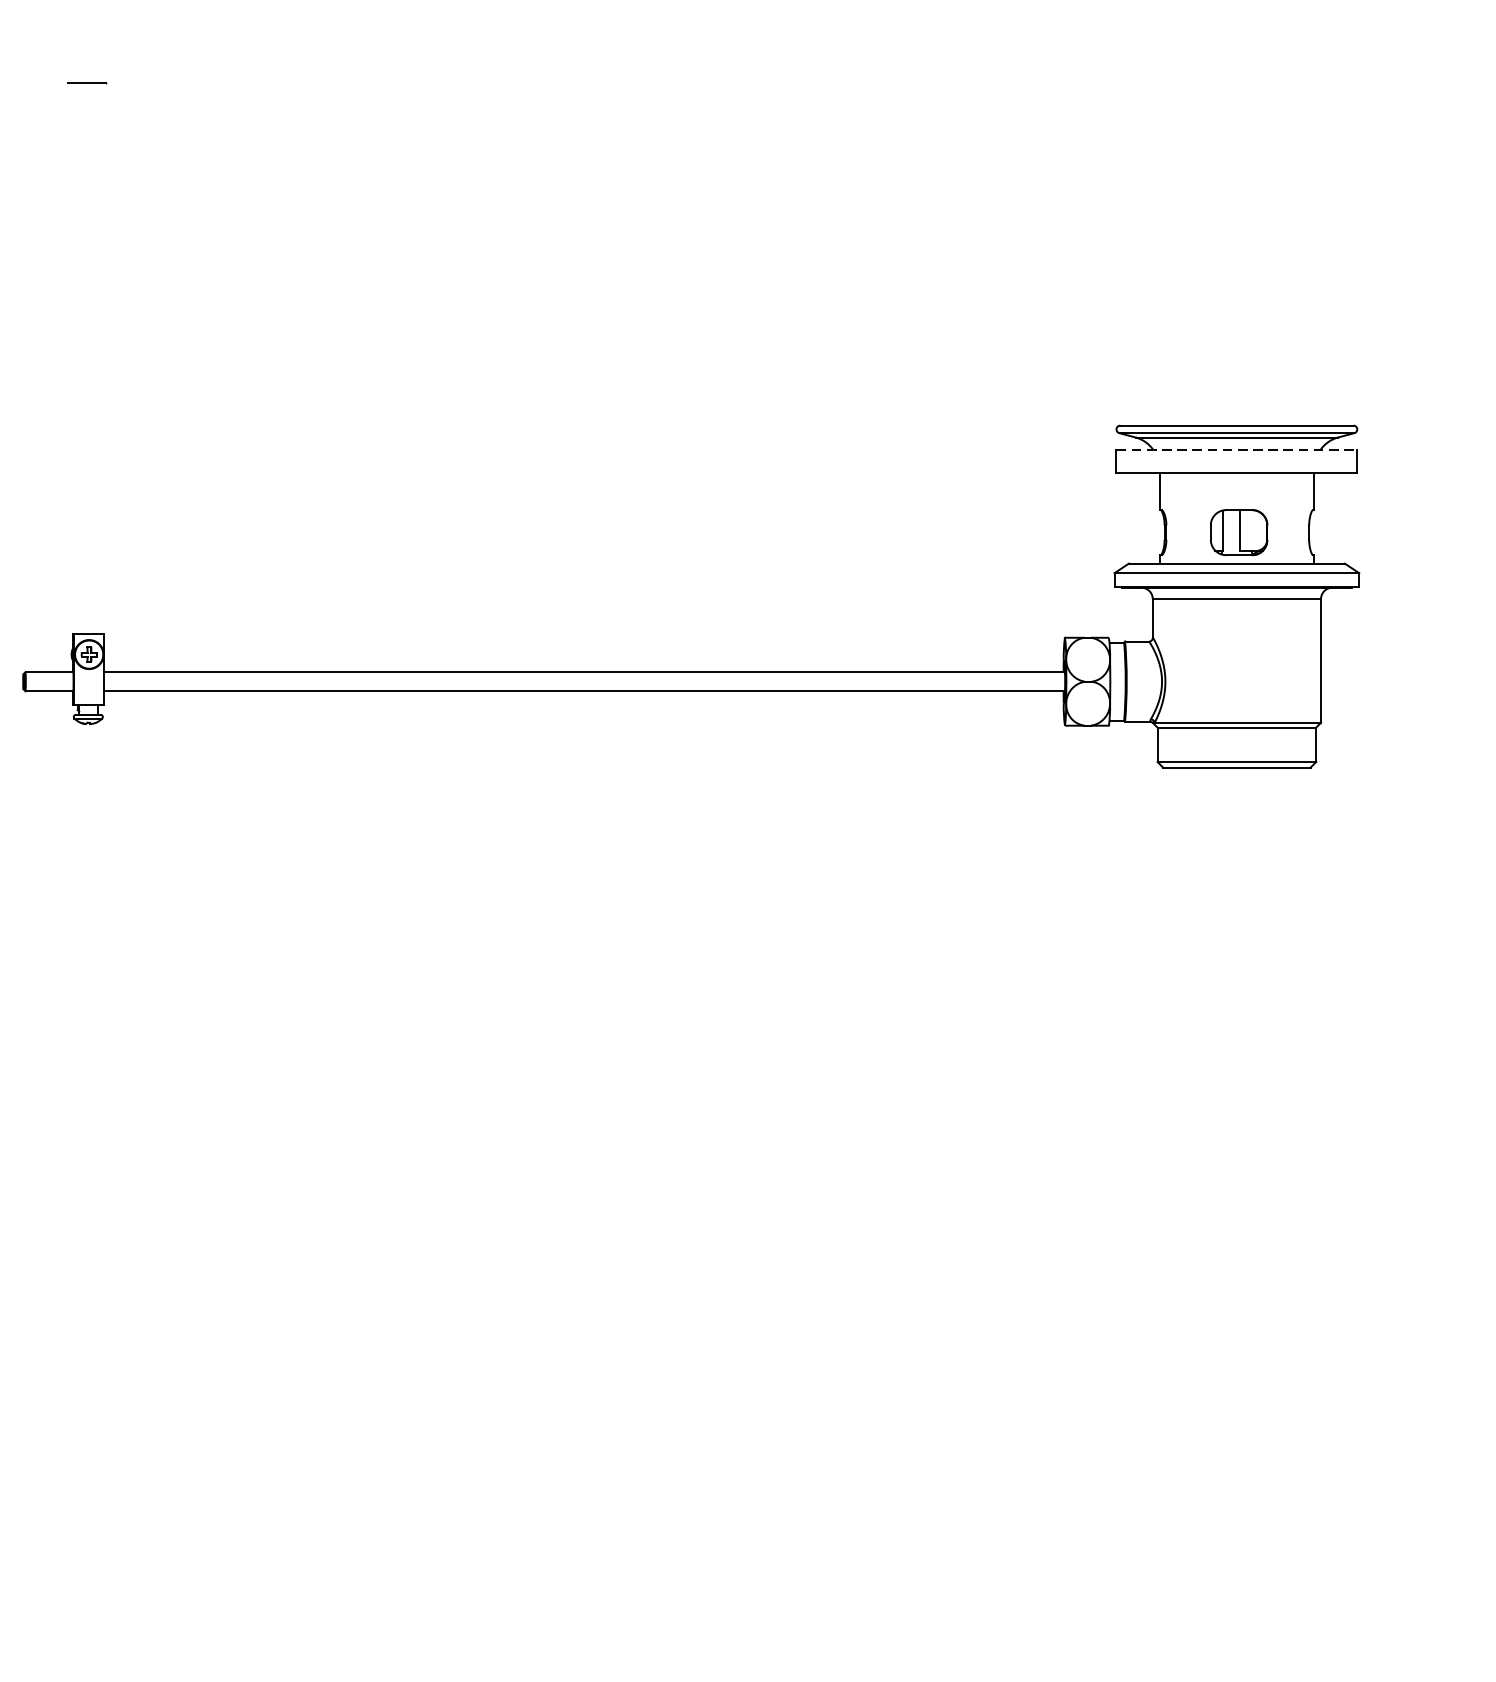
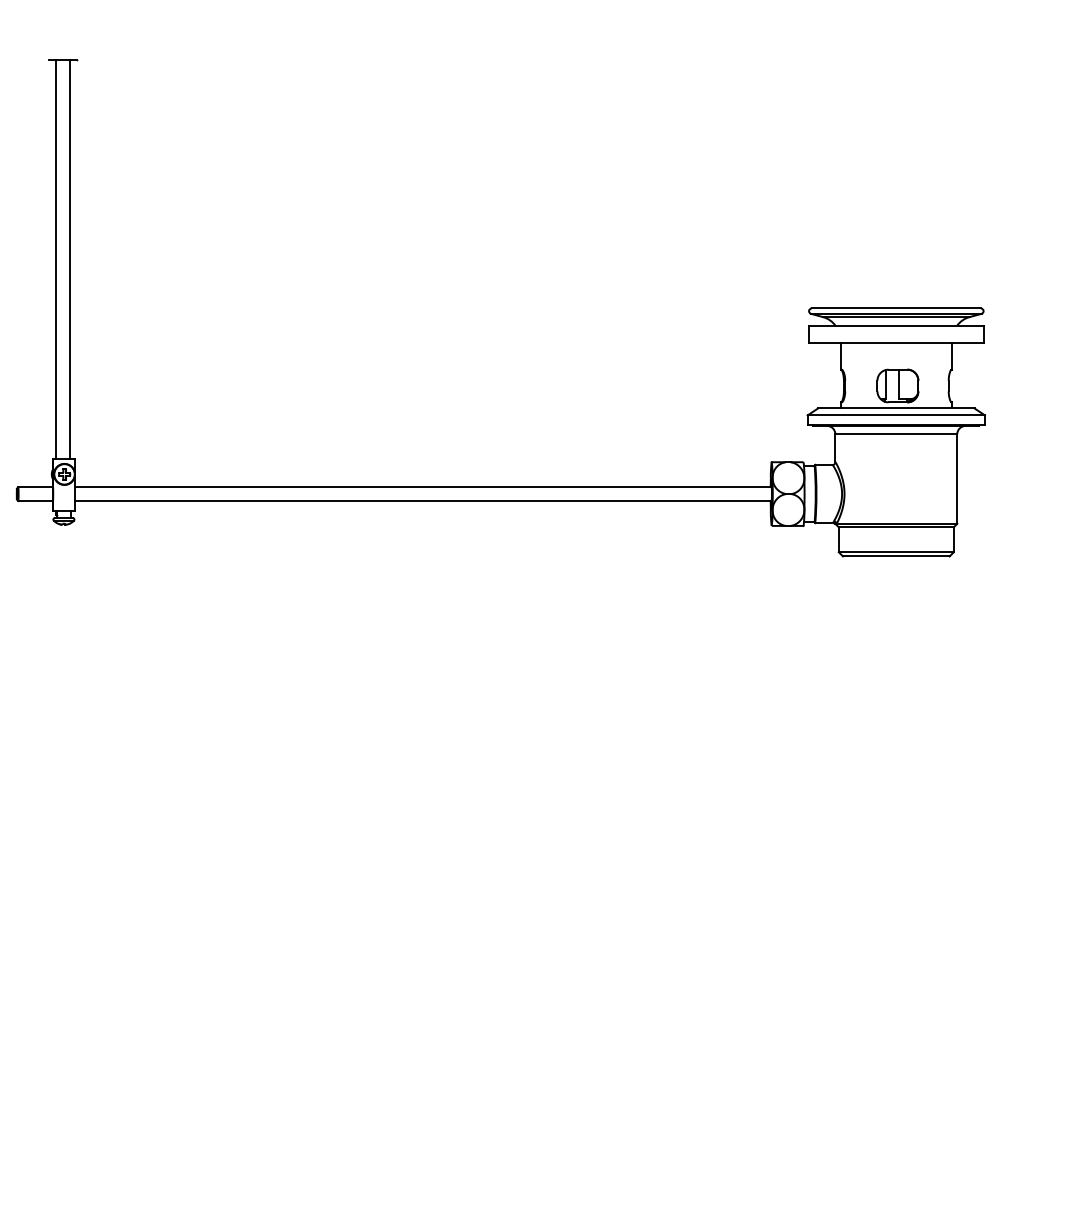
line: (78, 358) -> (56, 259), added
line: (97, 358) -> (70, 259), added
line: (1237, 449) -> (896, 325), dashed -> solid

